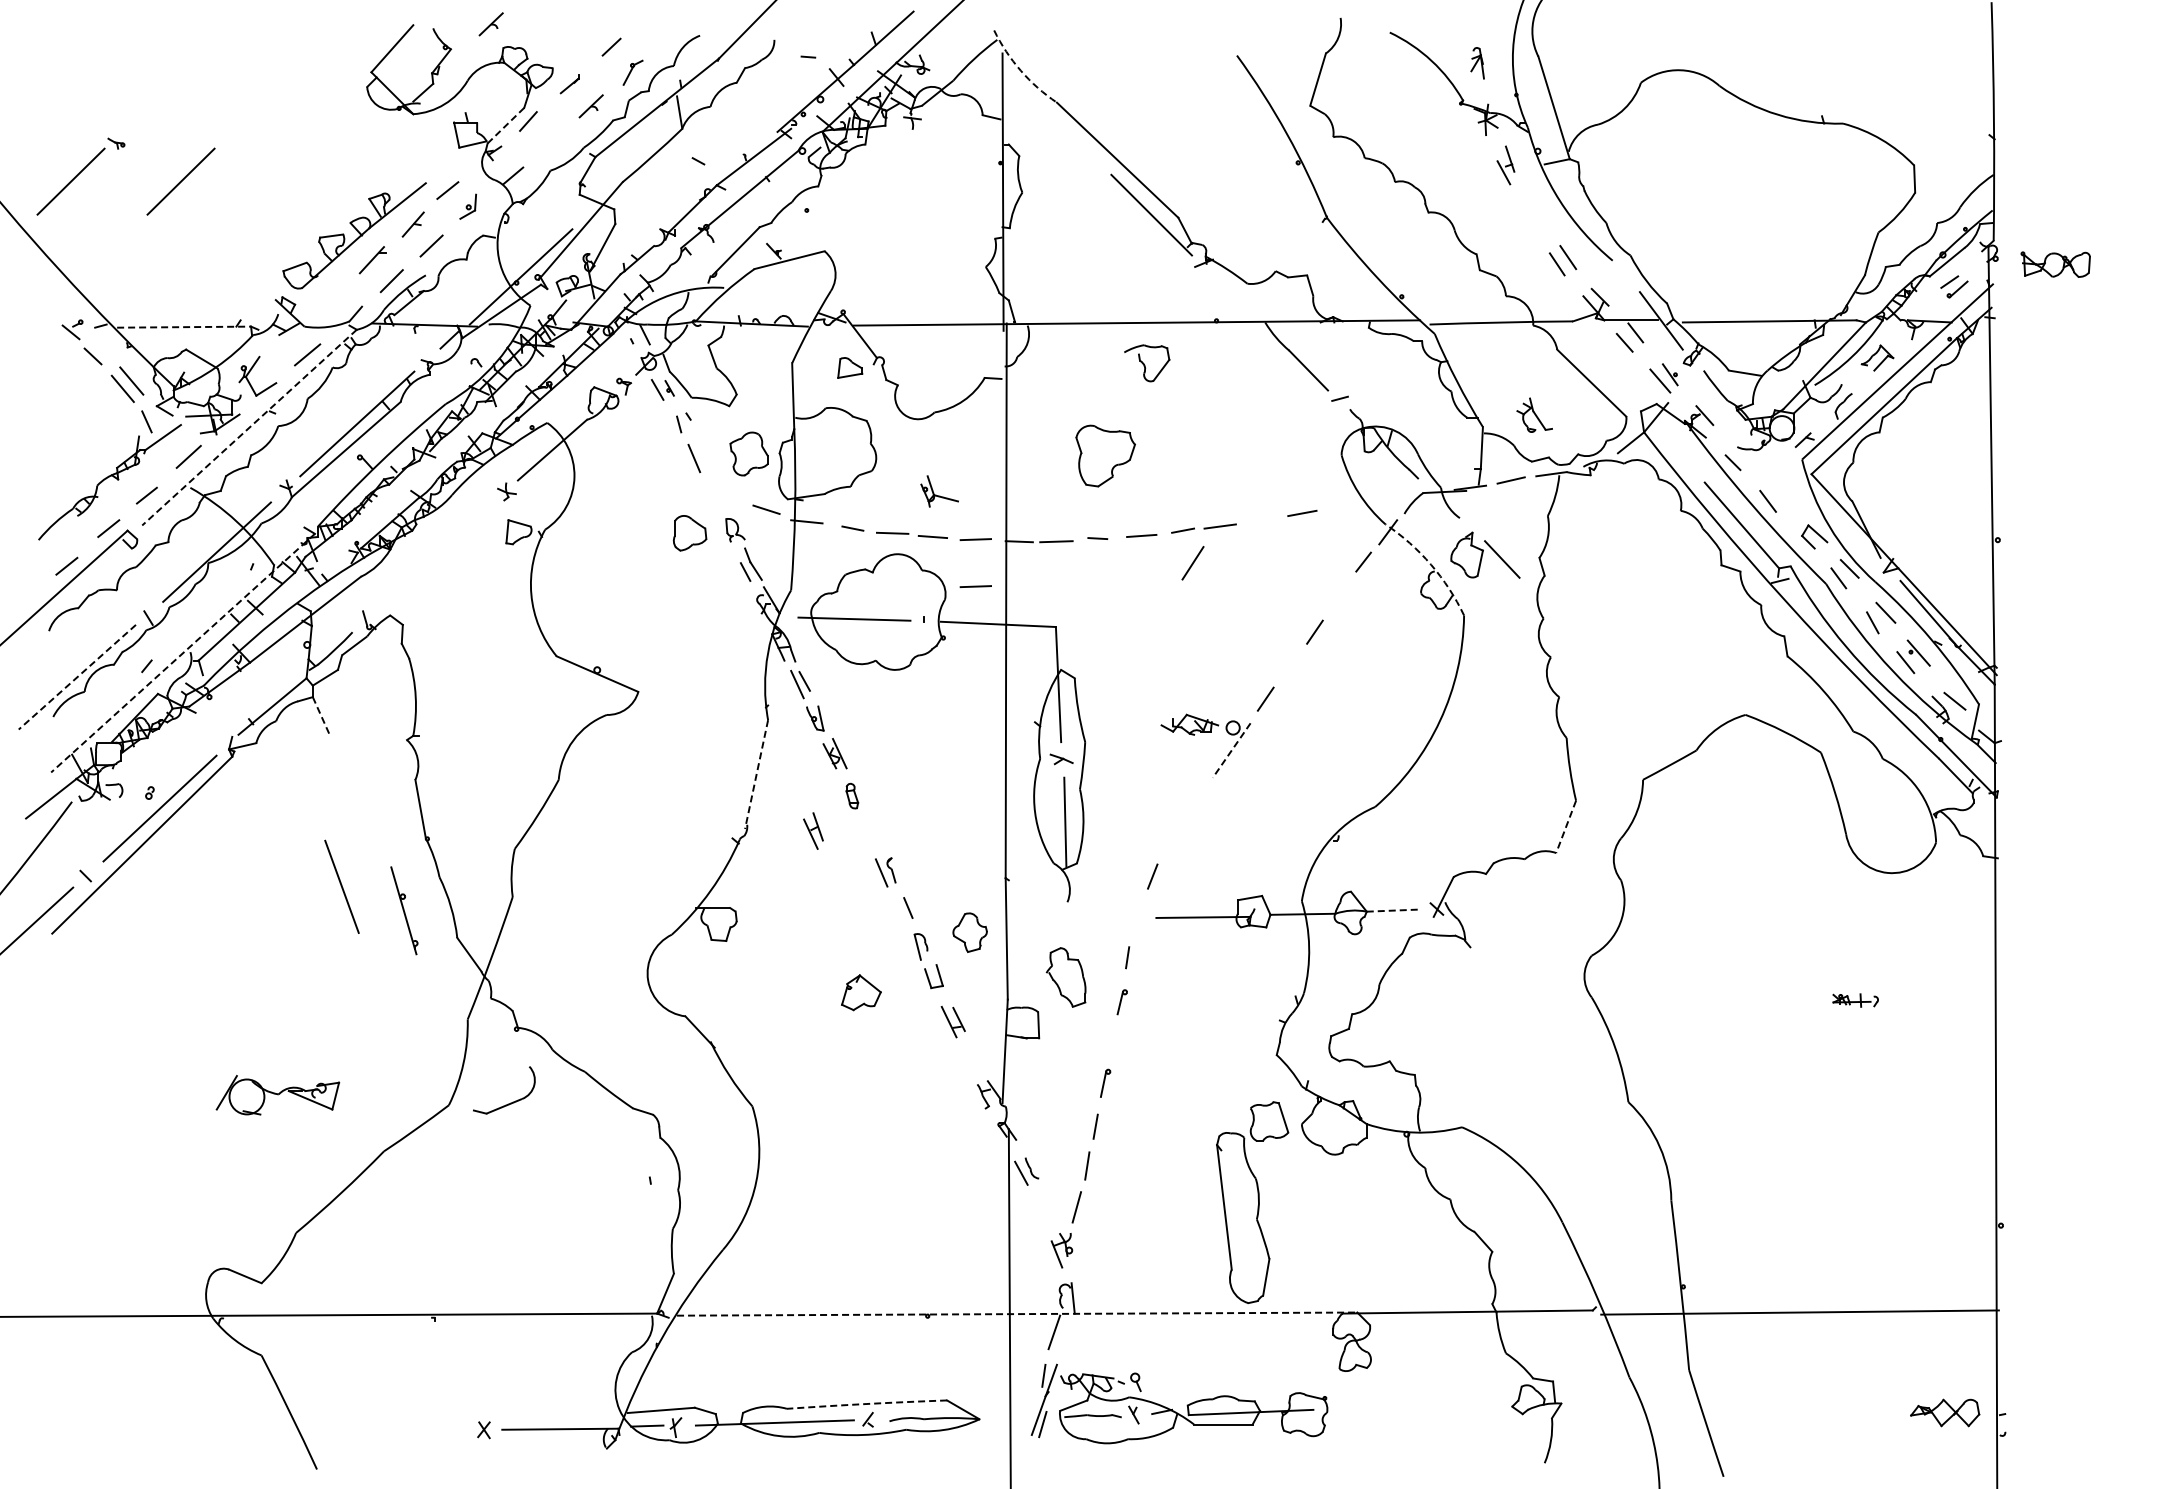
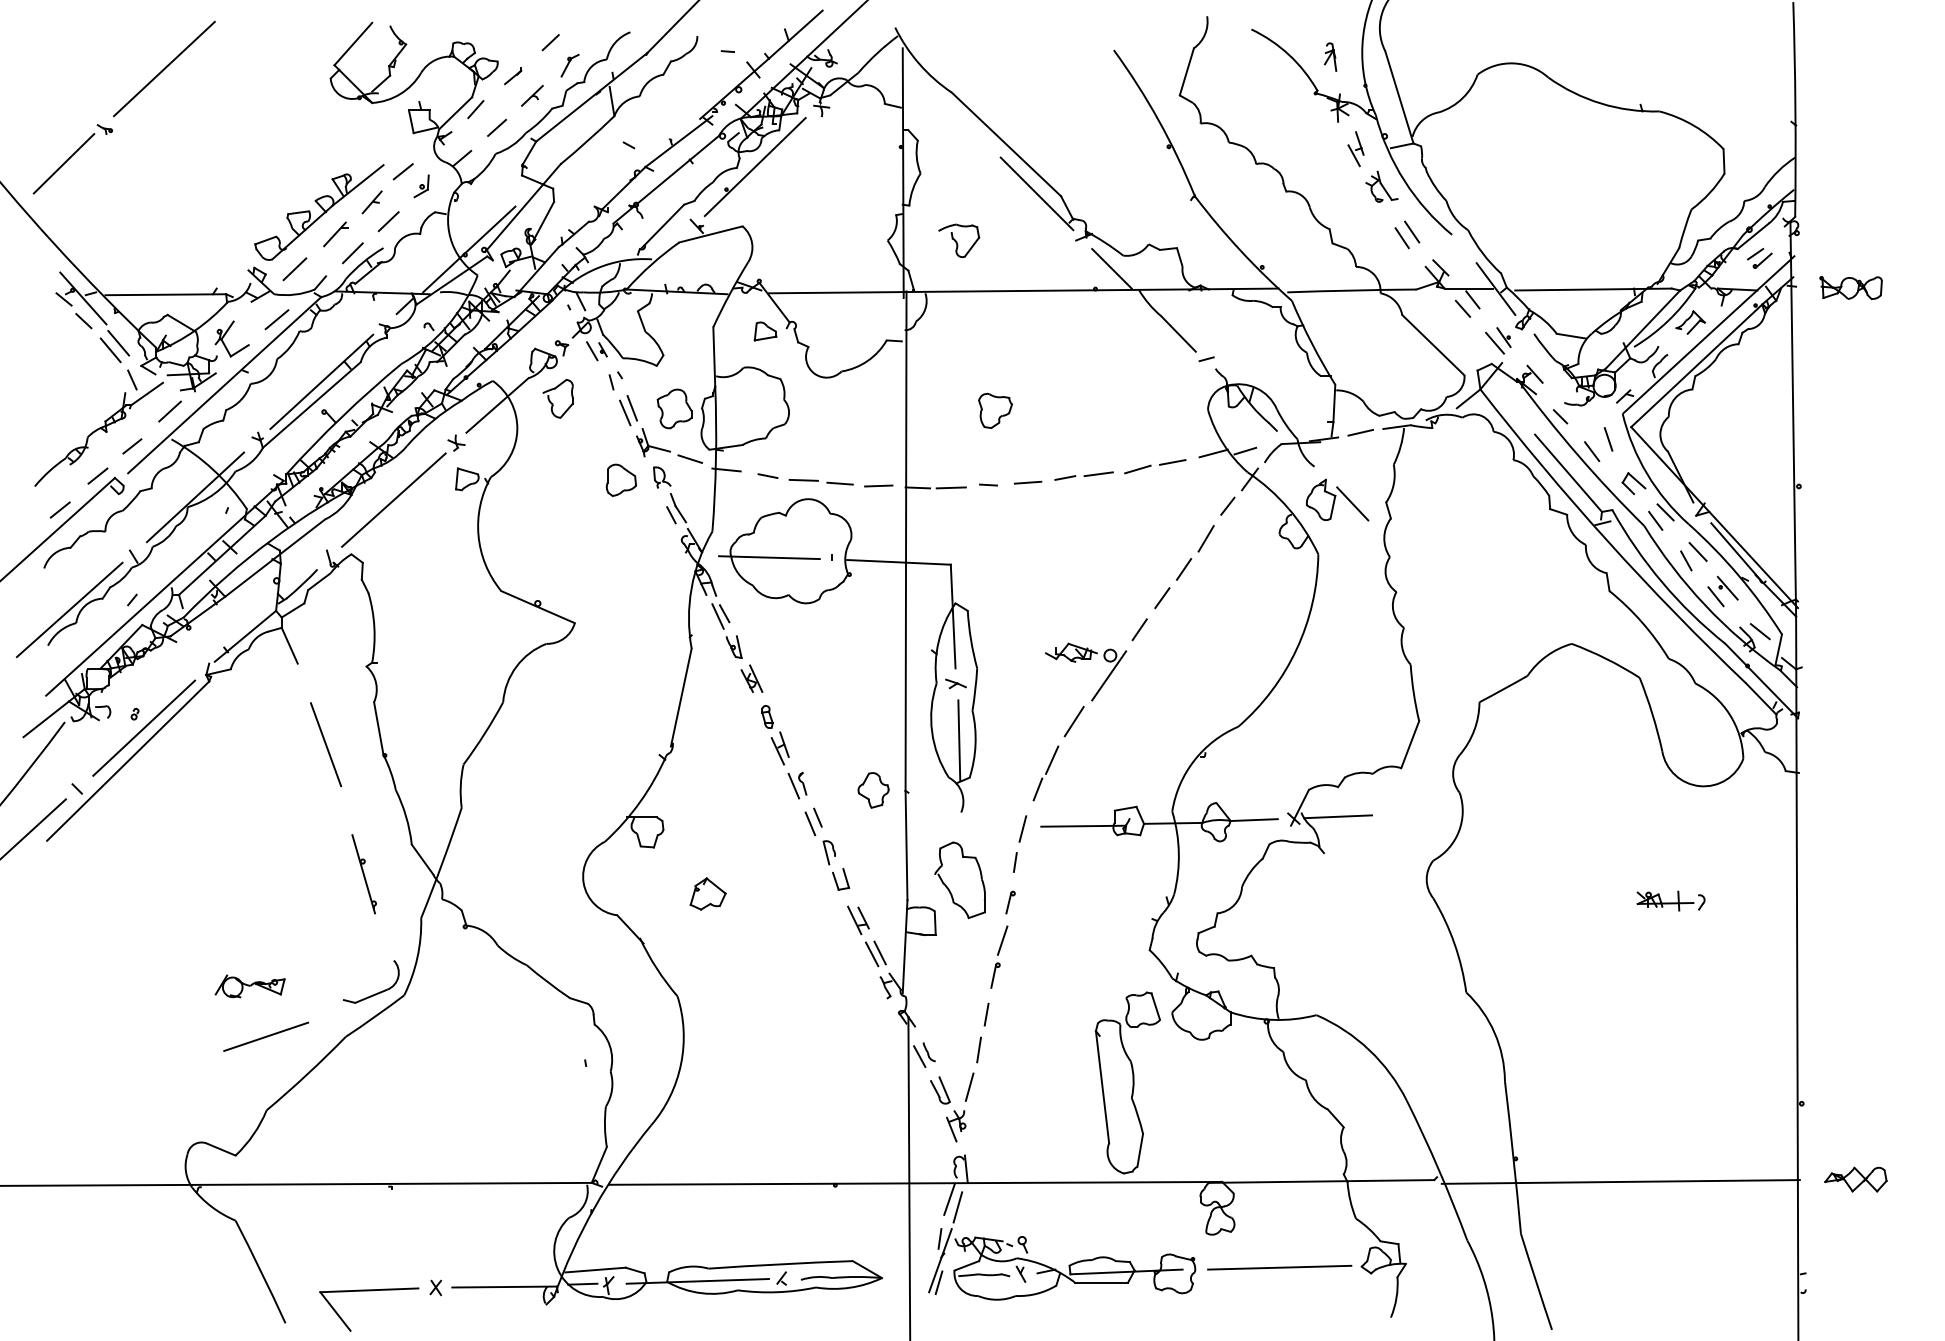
part: (490, 24) -> (441, 22), removed
arc: (1020, 70) -> (918, 63), dashed -> solid
line: (182, 76) -> (164, 69), added
line: (505, 125) -> (455, 113), dashed -> solid
line: (551, 141) -> (496, 127), added
line: (180, 181) -> (162, 163), removed
line: (838, 184) -> (755, 166), added
part: (2055, 264) -> (1850, 287), moved
line: (327, 298) -> (294, 268), added
line: (1234, 298) -> (1111, 268), added
line: (184, 327) -> (166, 295), dashed -> solid
line: (92, 331) -> (83, 298), added
part: (1147, 363) -> (959, 241), moved
part: (1534, 414) -> (1381, 186), moved
line: (249, 427) -> (224, 385), dashed -> solid
part: (613, 447) -> (552, 403), added
line: (701, 452) -> (631, 407), added
part: (1105, 456) -> (995, 411), size x0.62
line: (1786, 487) -> (1608, 439), added
part: (939, 491) -> (653, 442), moved
line: (1382, 500) -> (1244, 450), added
line: (1347, 503) -> (1213, 453), added
line: (1263, 521) -> (1137, 469), added
line: (436, 555) -> (393, 500), added
line: (1192, 563) -> (1073, 721), moved
arc: (1431, 564) -> (1288, 508), dashed -> solid
line: (975, 586) -> (878, 528), removed
line: (1339, 598) -> (1206, 539), added
line: (183, 653) -> (165, 588), dashed -> solid
line: (1290, 664) -> (1162, 598), added
line: (77, 677) -> (69, 610), dashed -> solid
line: (321, 717) -> (289, 646), dashed -> solid
line: (1231, 750) -> (1108, 675), dashed -> solid
line: (756, 774) -> (681, 697), dashed -> solid
line: (1566, 826) -> (1410, 744), dashed -> solid
part: (813, 830) -> (780, 747), moved
line: (1168, 844) -> (1052, 760), added
line: (341, 886) -> (325, 744), moved
line: (1485, 906) -> (1337, 816), added
part: (404, 910) -> (364, 873), moved
line: (1393, 910) -> (1254, 819), dashed -> solid
line: (899, 914) -> (809, 823), added
line: (1135, 920) -> (1022, 828), added
part: (969, 932) -> (873, 790), moved
part: (1065, 977) -> (959, 880), size x1.43
part: (861, 992) -> (708, 893), moved
part: (1855, 1000) -> (1670, 901), size x1.67
line: (1113, 1044) -> (1002, 940), added
line: (977, 1057) -> (880, 952), added
line: (968, 1059) -> (872, 954), added
part: (277, 1095) -> (249, 986), size x0.62
part: (510, 1102) -> (376, 992), moved
line: (295, 1151) -> (266, 1036), added
part: (1043, 1210) -> (939, 1090), added
line: (1017, 1314) -> (916, 1183), dashed -> solid
line: (1063, 1340) -> (957, 1207), added
arc: (866, 1403) -> (780, 1263), dashed -> solid
line: (1420, 1407) -> (1279, 1267), added
part: (1945, 1412) -> (1856, 1179), moved
part: (409, 1433) -> (368, 1290), added

